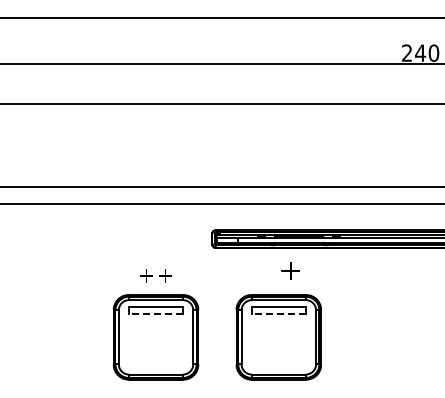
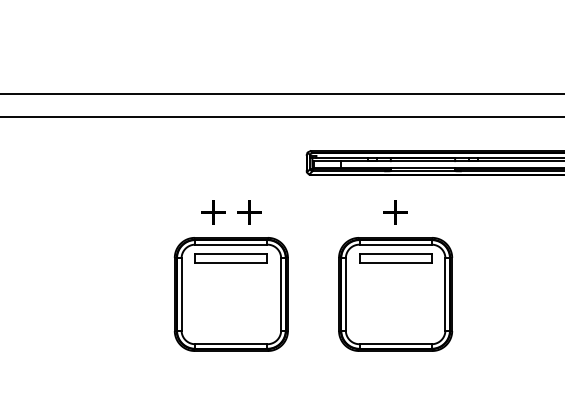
part: (290, 270) -> (395, 211), moved
part: (155, 275) -> (230, 211), size x1.43
line: (156, 313) -> (231, 262), dashed -> solid
line: (278, 313) -> (395, 262), dashed -> solid

